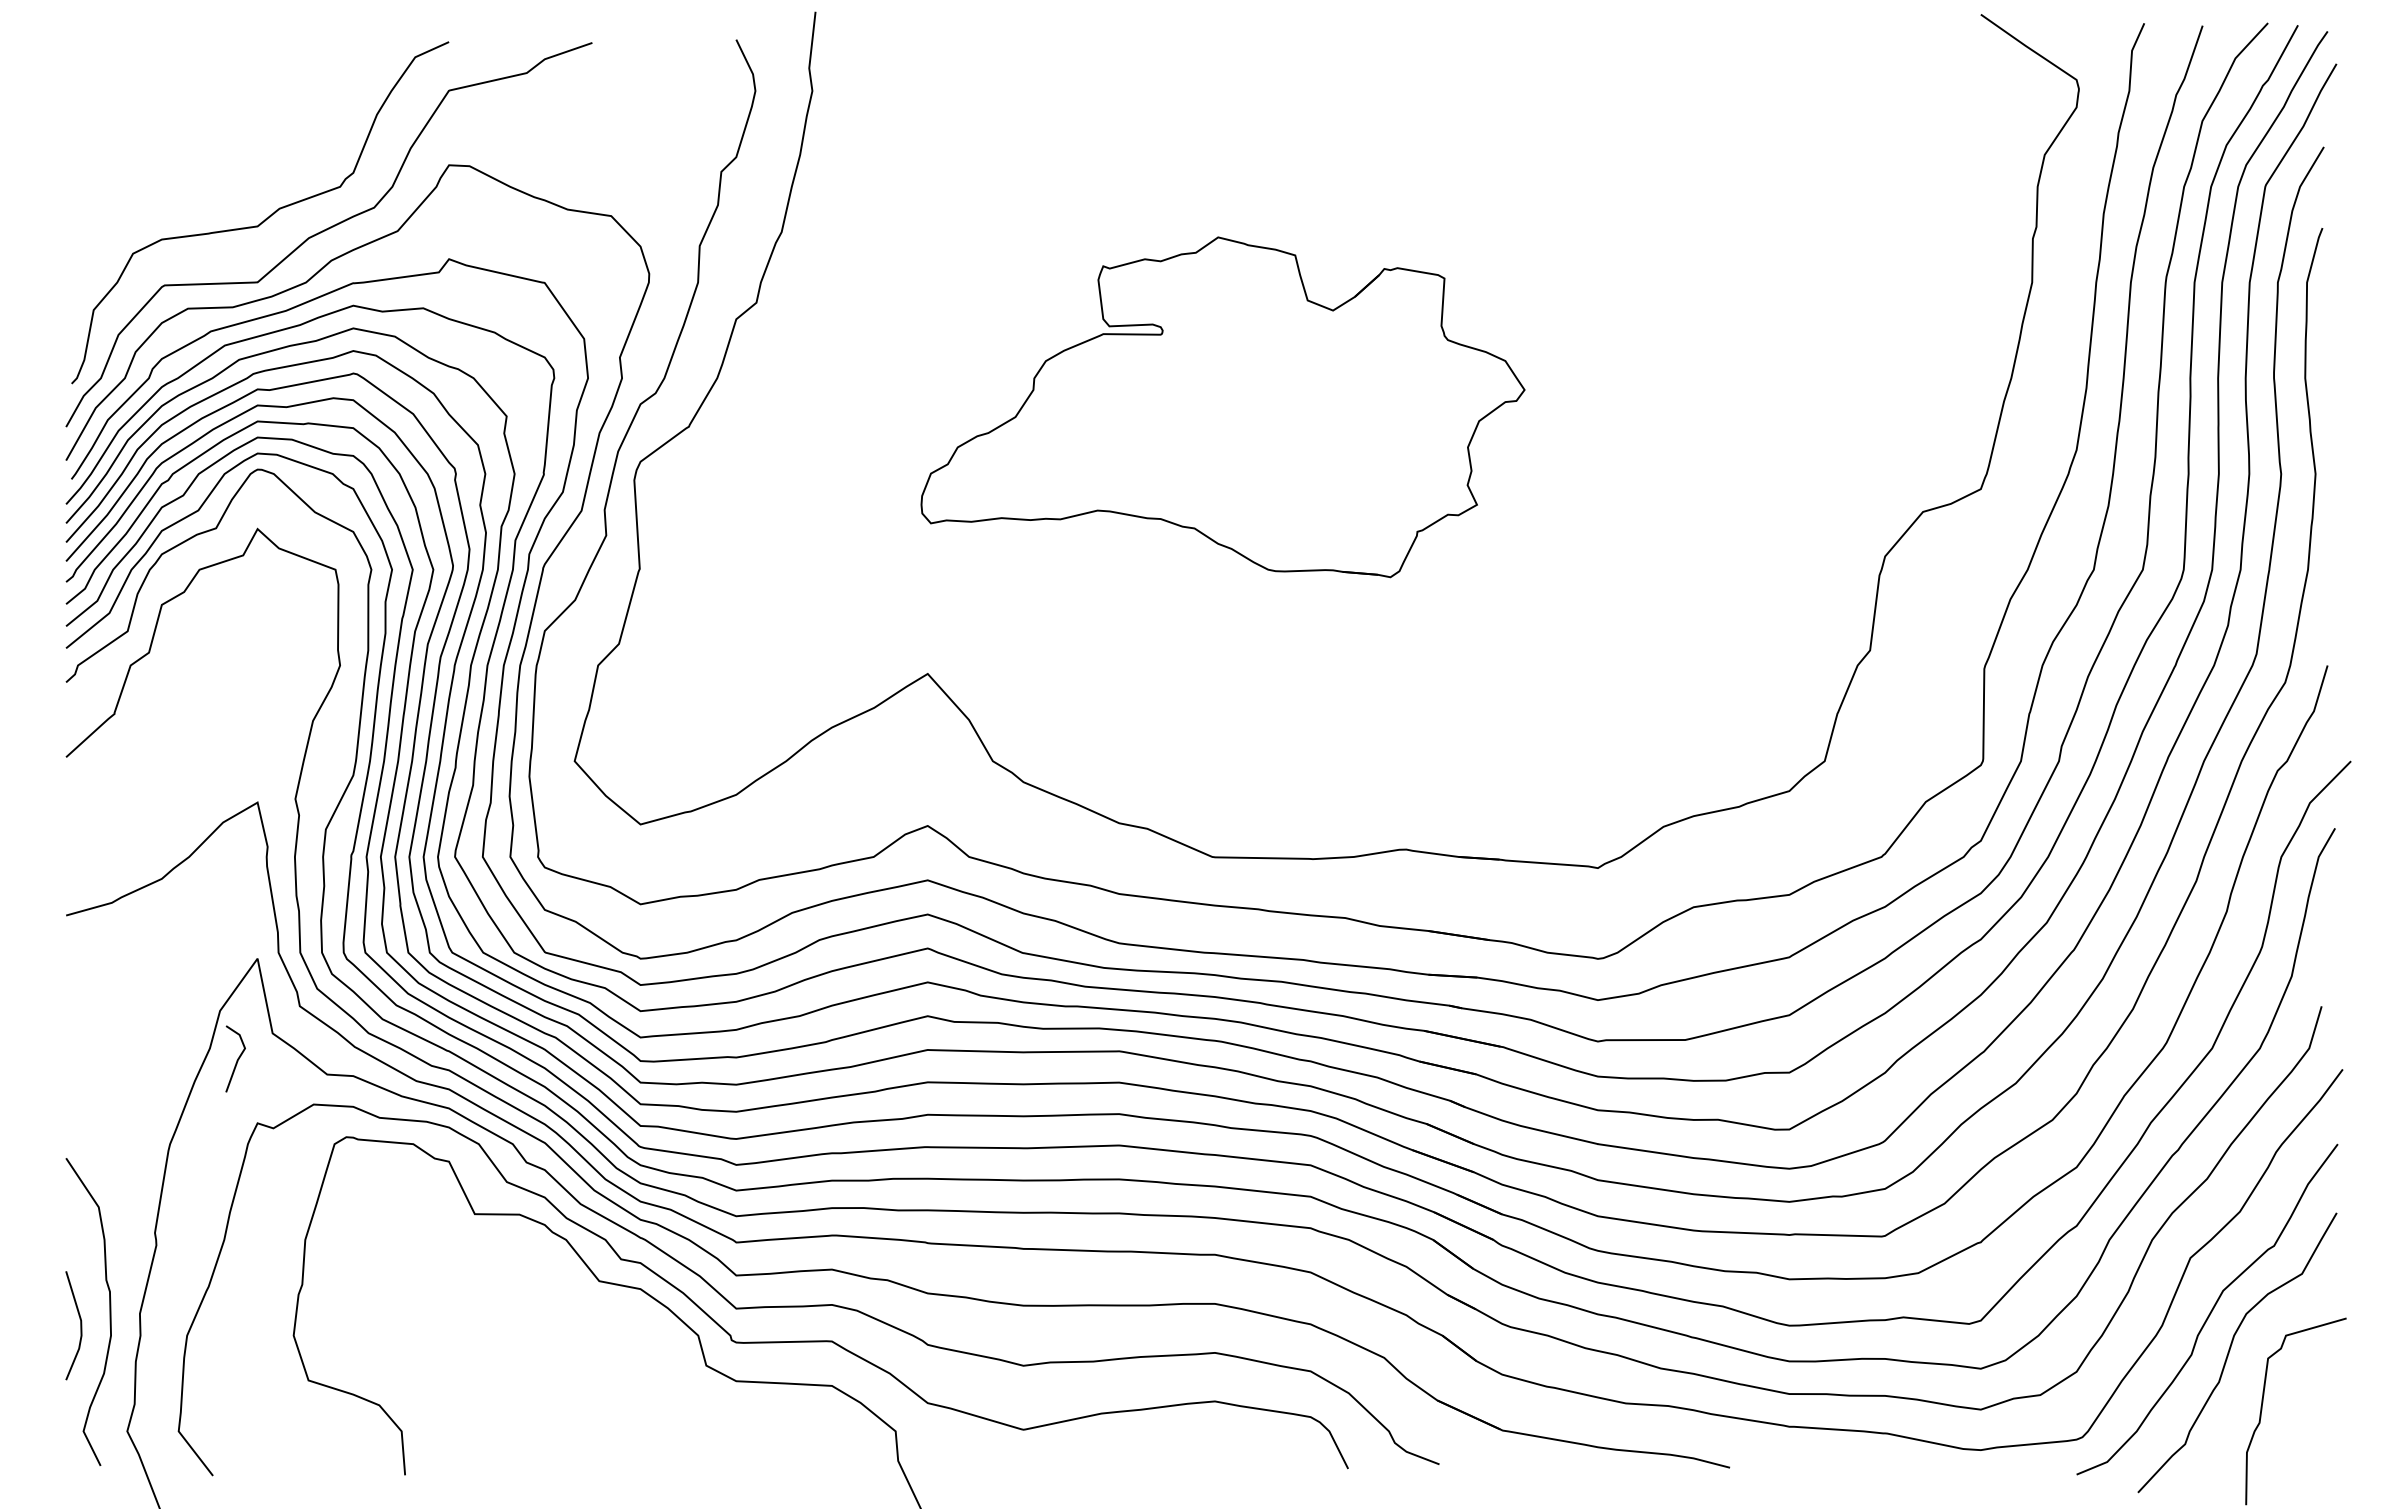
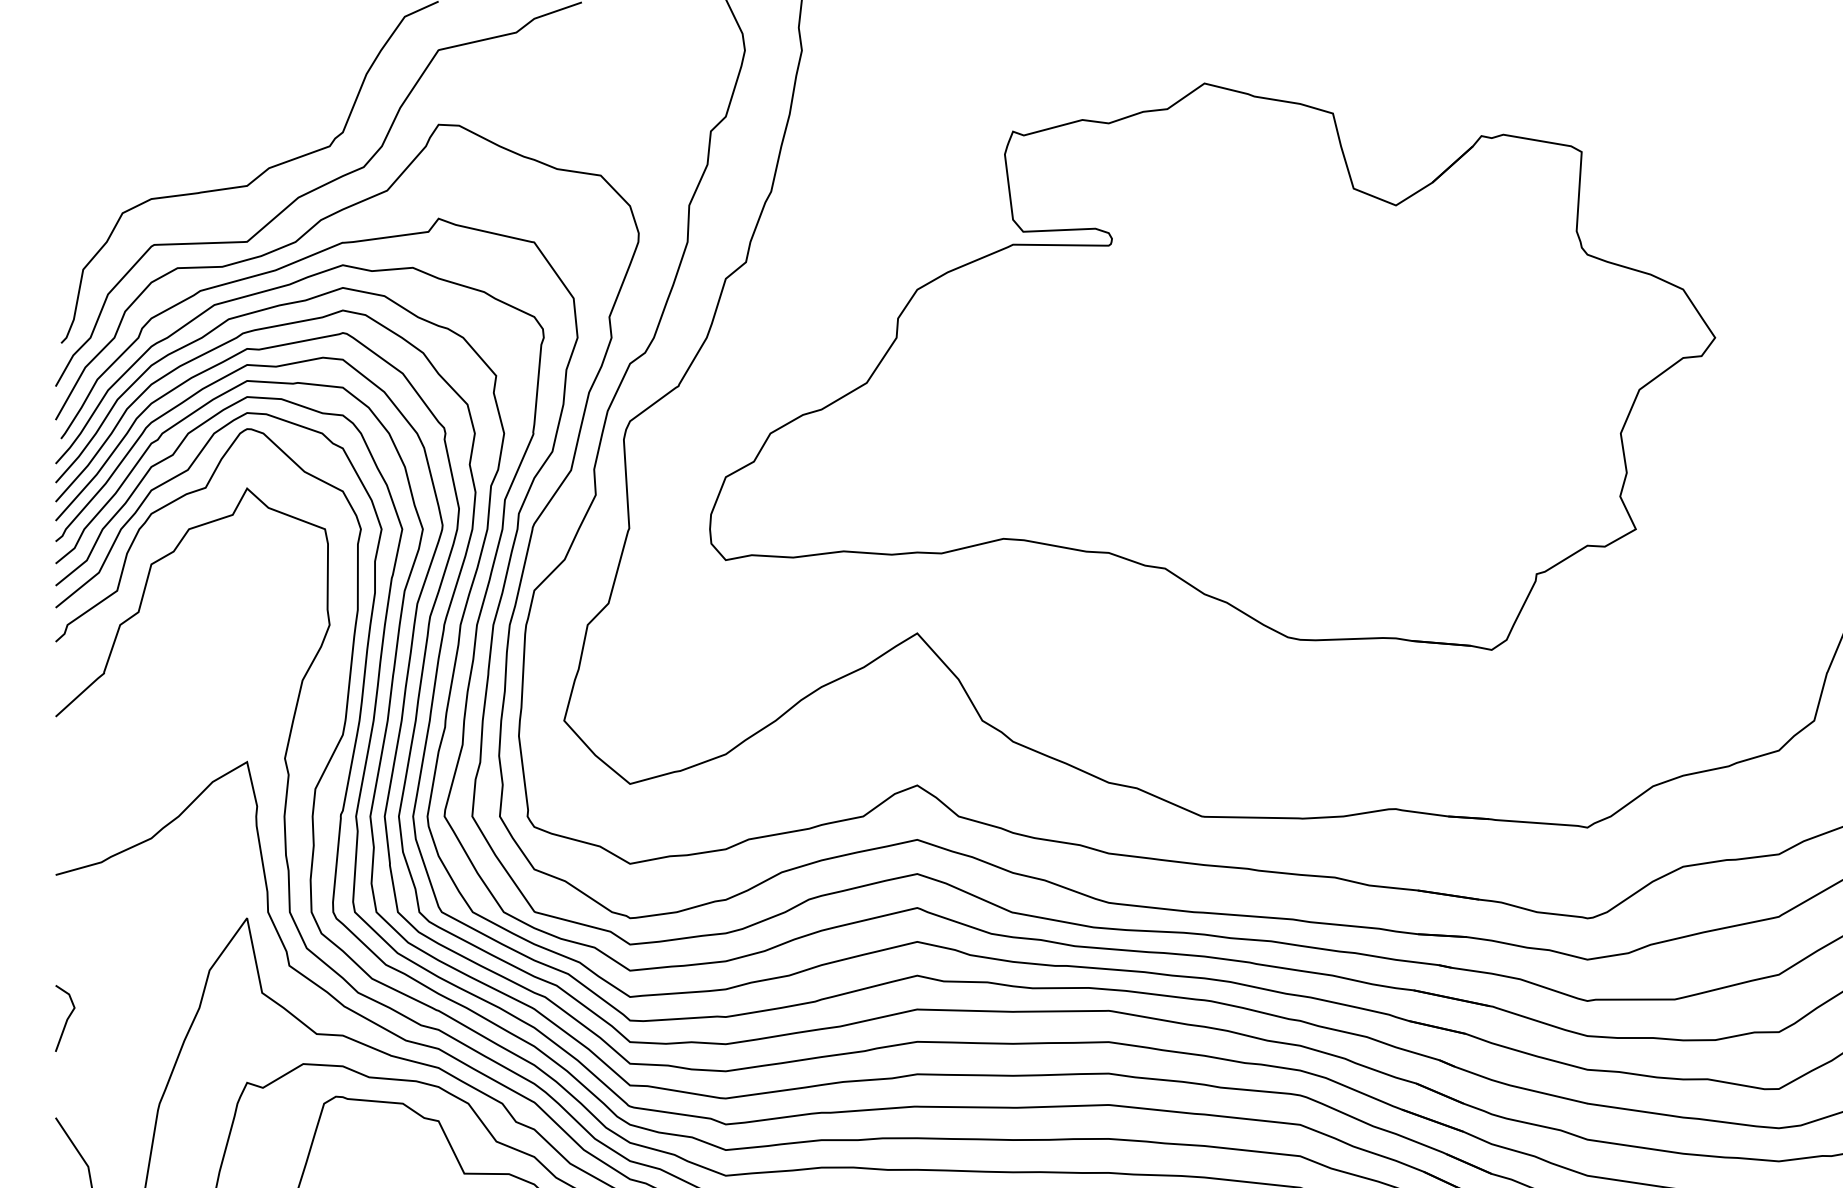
part: (1222, 407) -> (1212, 367), size x1.67
line: (237, 1058) -> (67, 1018), moved

